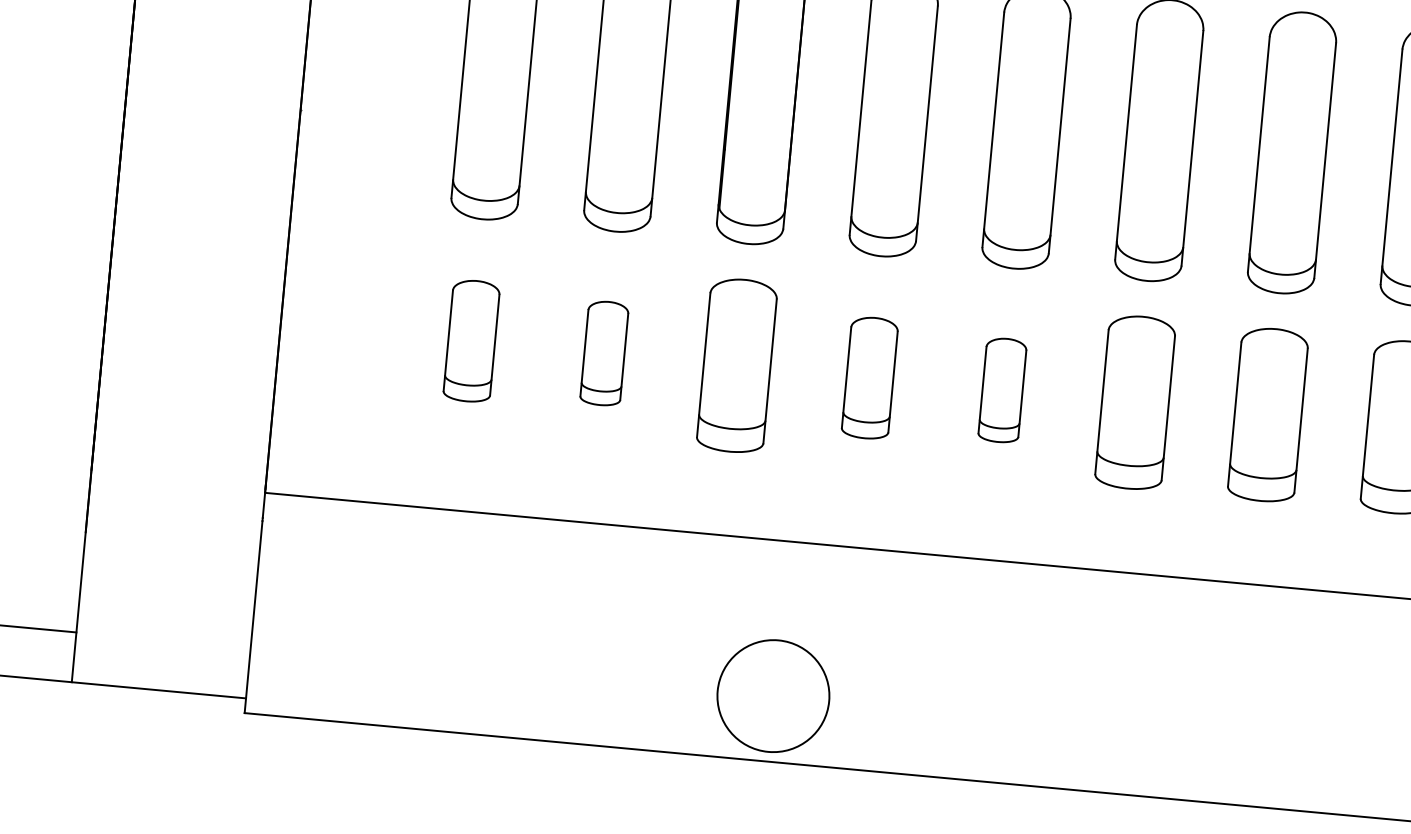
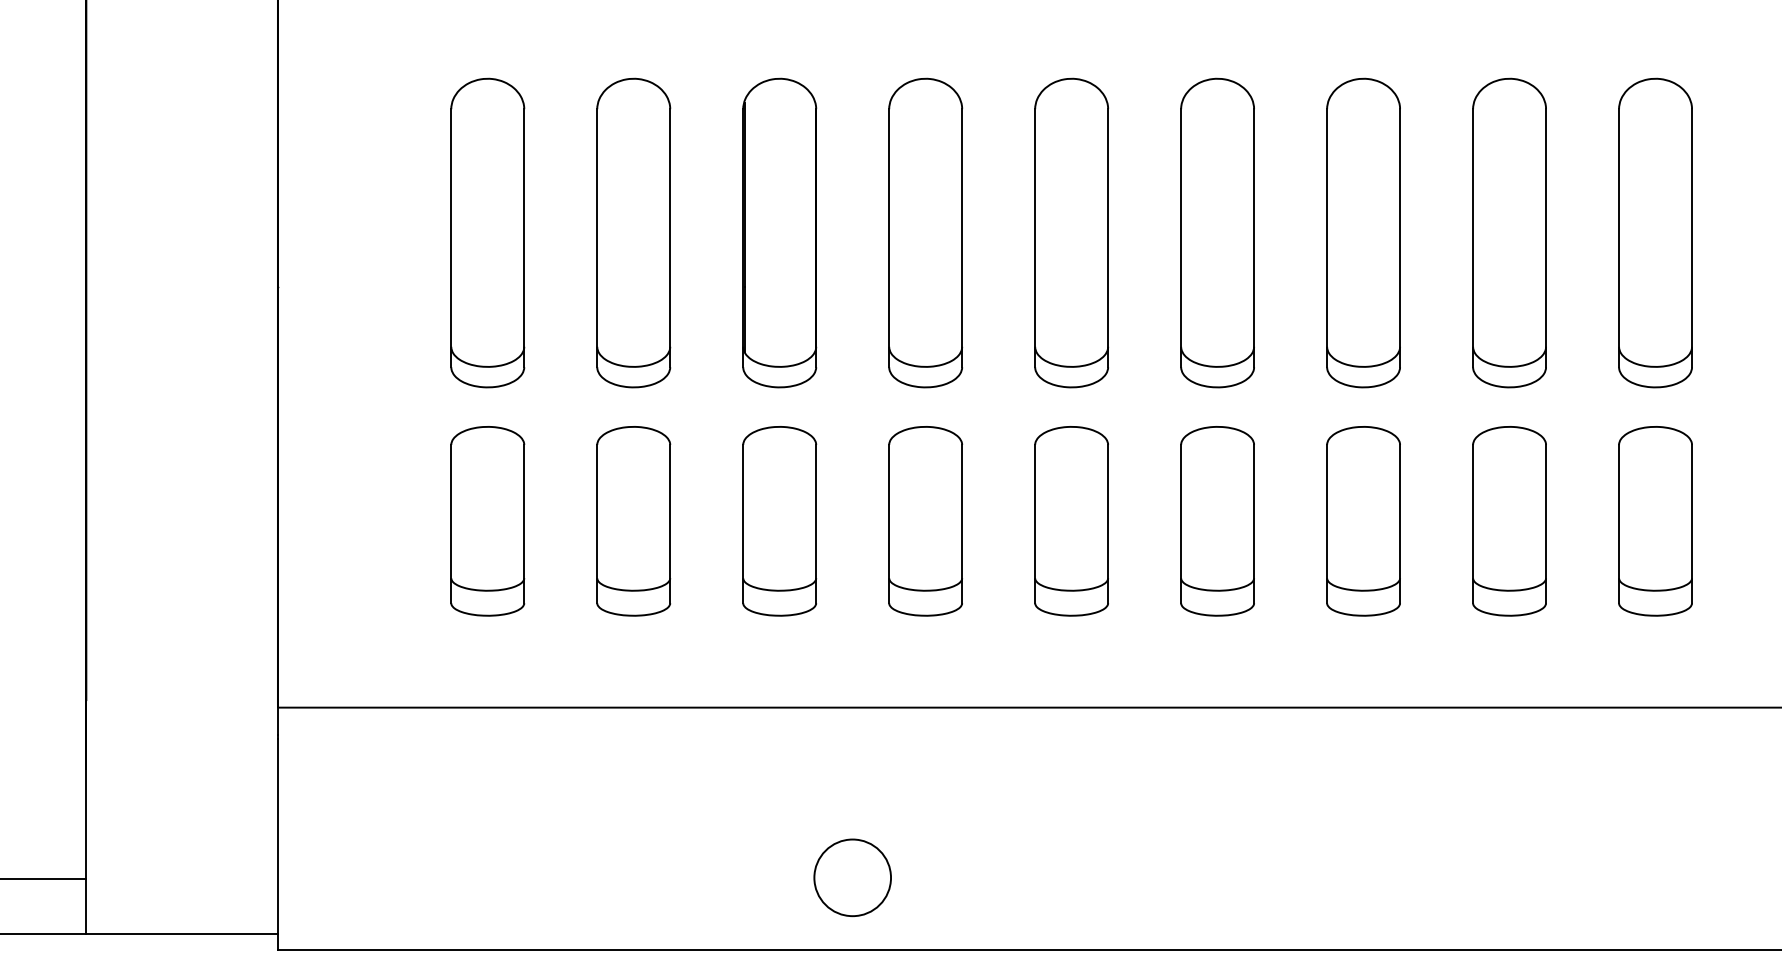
part: (471, 341) -> (487, 521), size x1.43
part: (604, 353) -> (633, 521), size x1.67
part: (869, 378) -> (925, 521), size x1.43
part: (1002, 390) -> (1071, 521), size x1.67
circle: (773, 695) -> (852, 877), size x0.62

